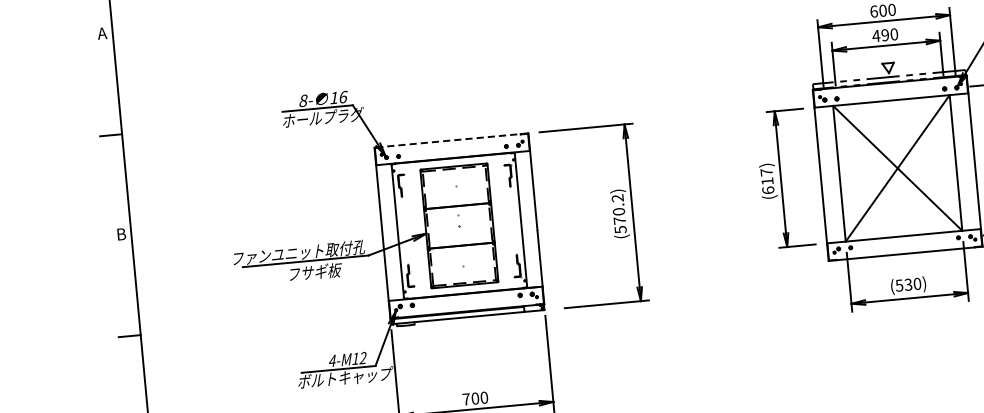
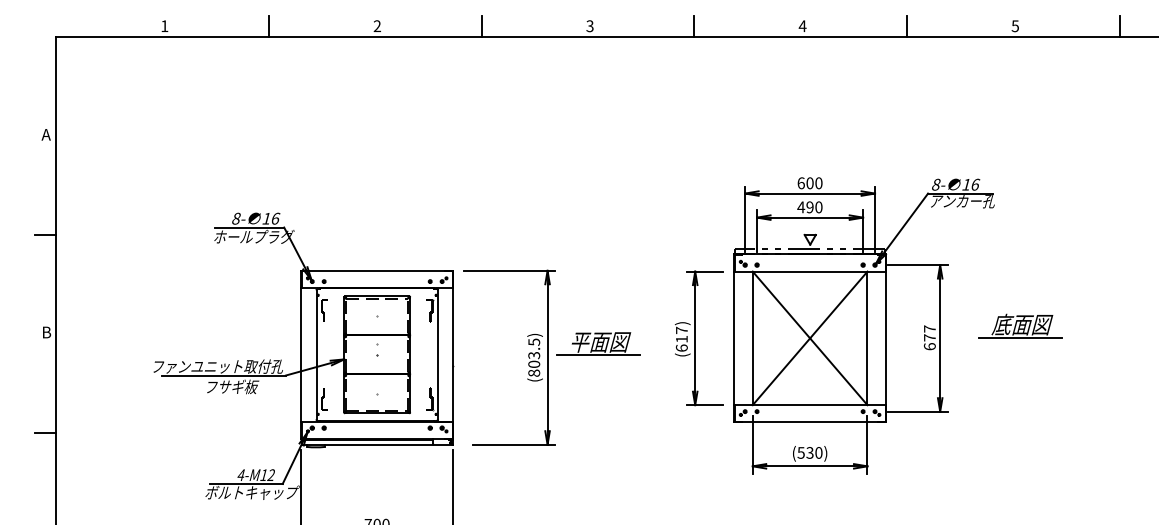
line: (451, 140) -> (377, 270), dashed -> solid
part: (683, 193) -> (598, 343), added
text: (619, 213) -> (534, 357), (570.2) -> (803.5)

